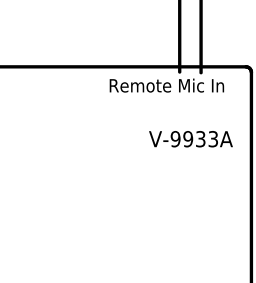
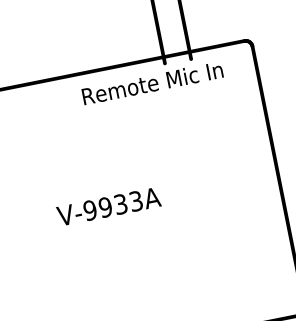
text: (190, 139) -> (108, 207), moved

